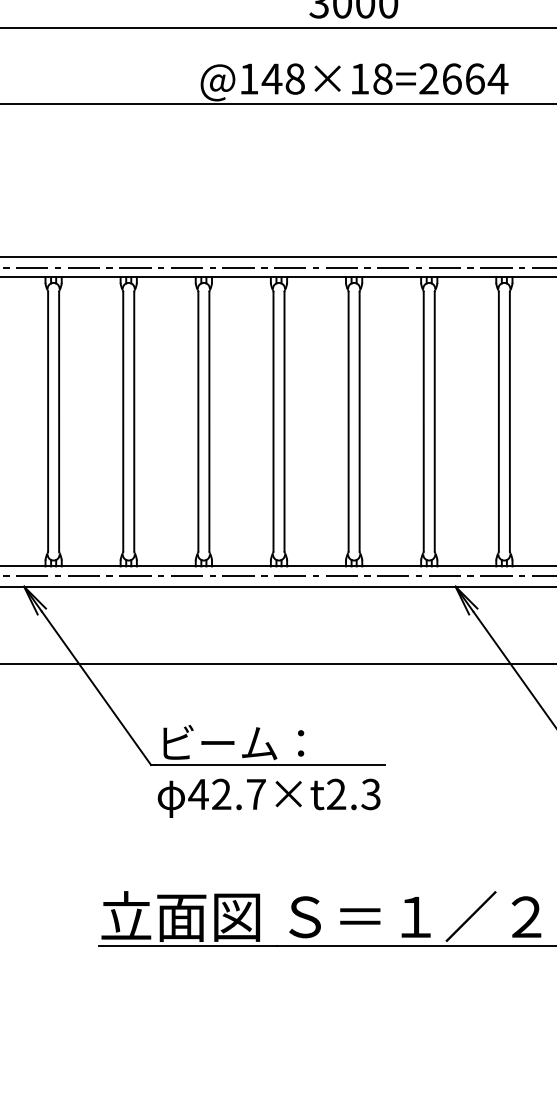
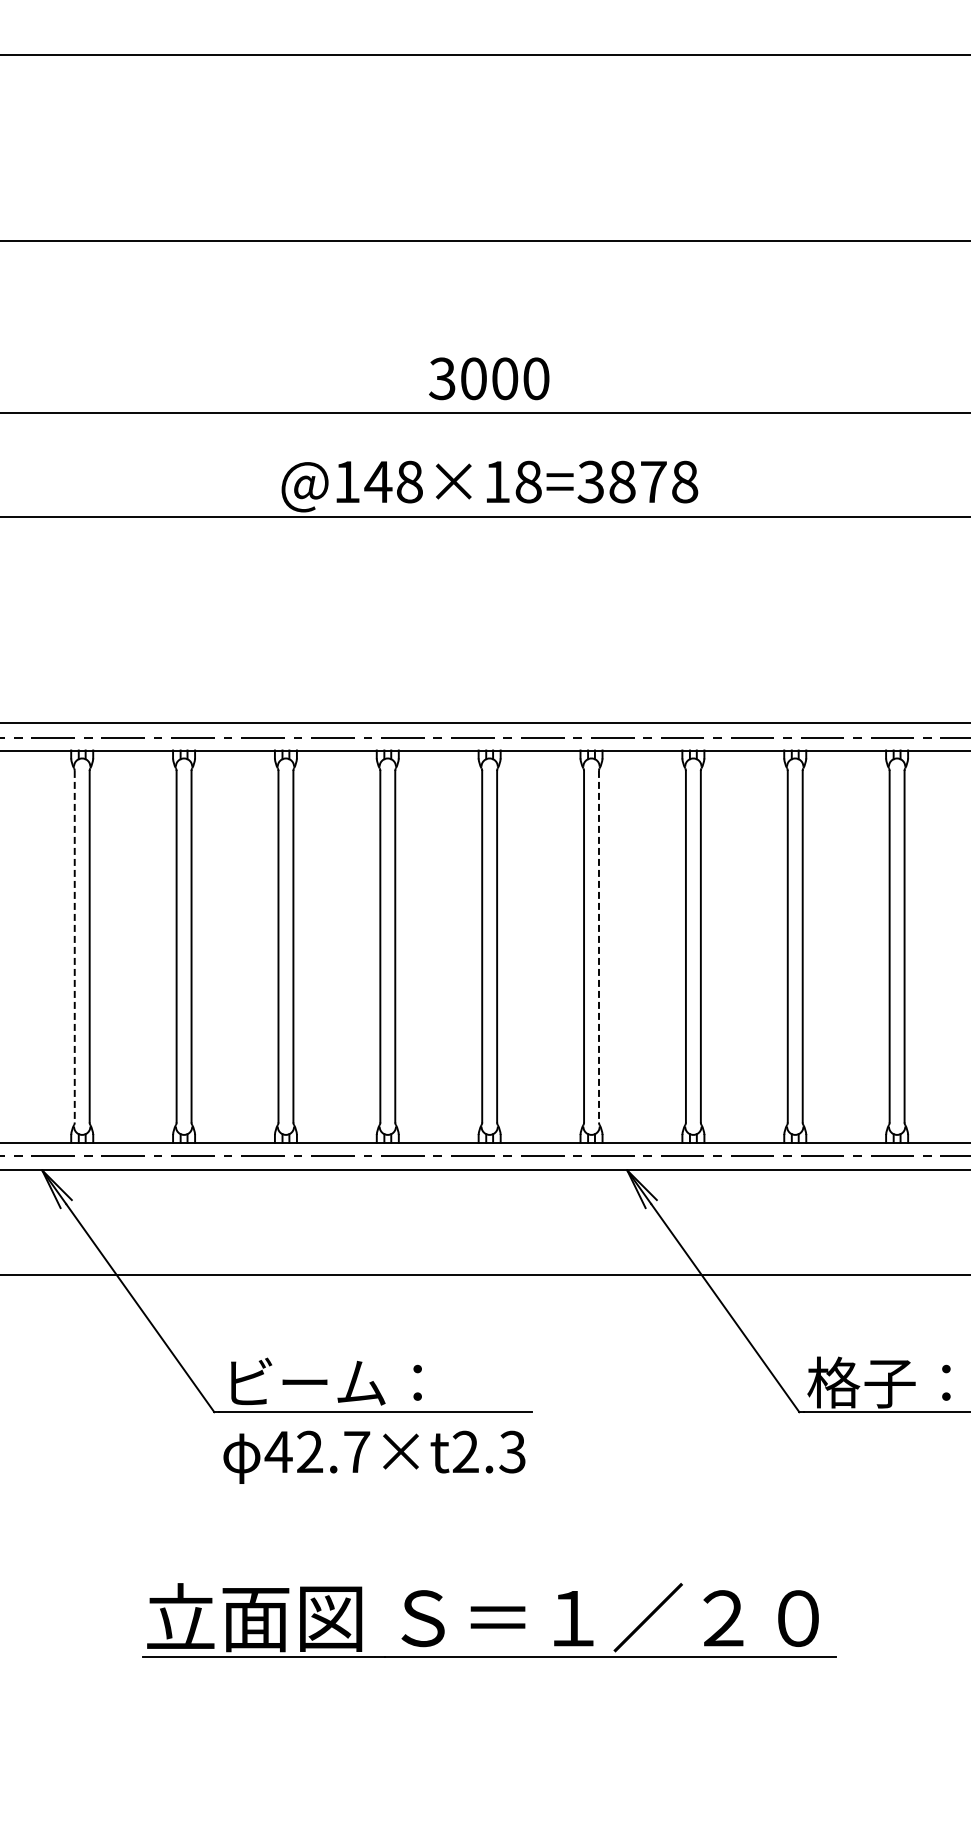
text: (463, 78) -> (637, 481), @148×18=2664 -> @148×18=3878
line: (47, 421) -> (74, 946), solid -> dashed
line: (434, 421) -> (598, 946), solid -> dashed

